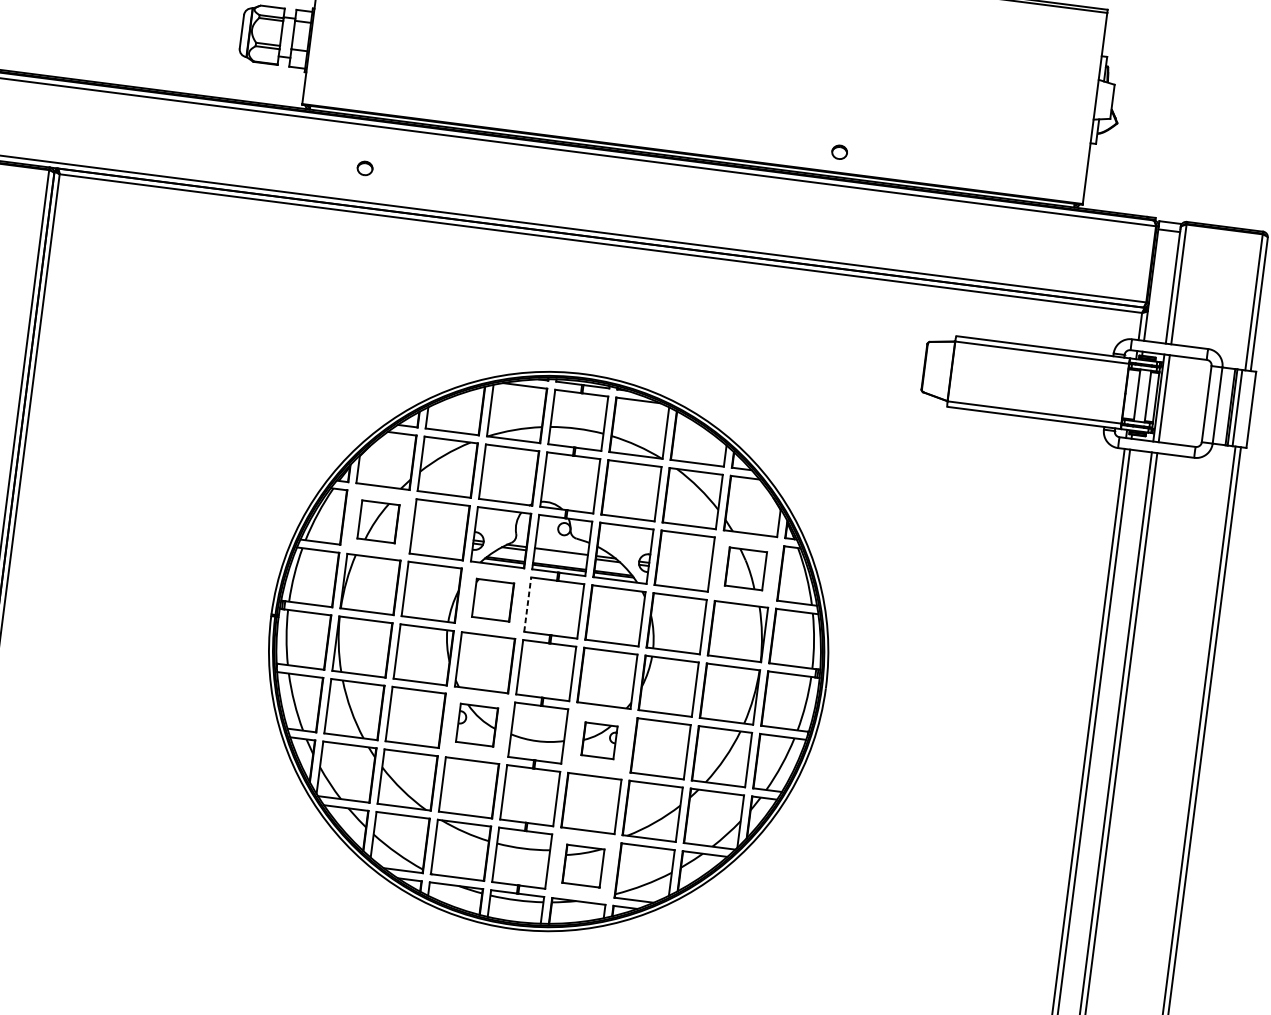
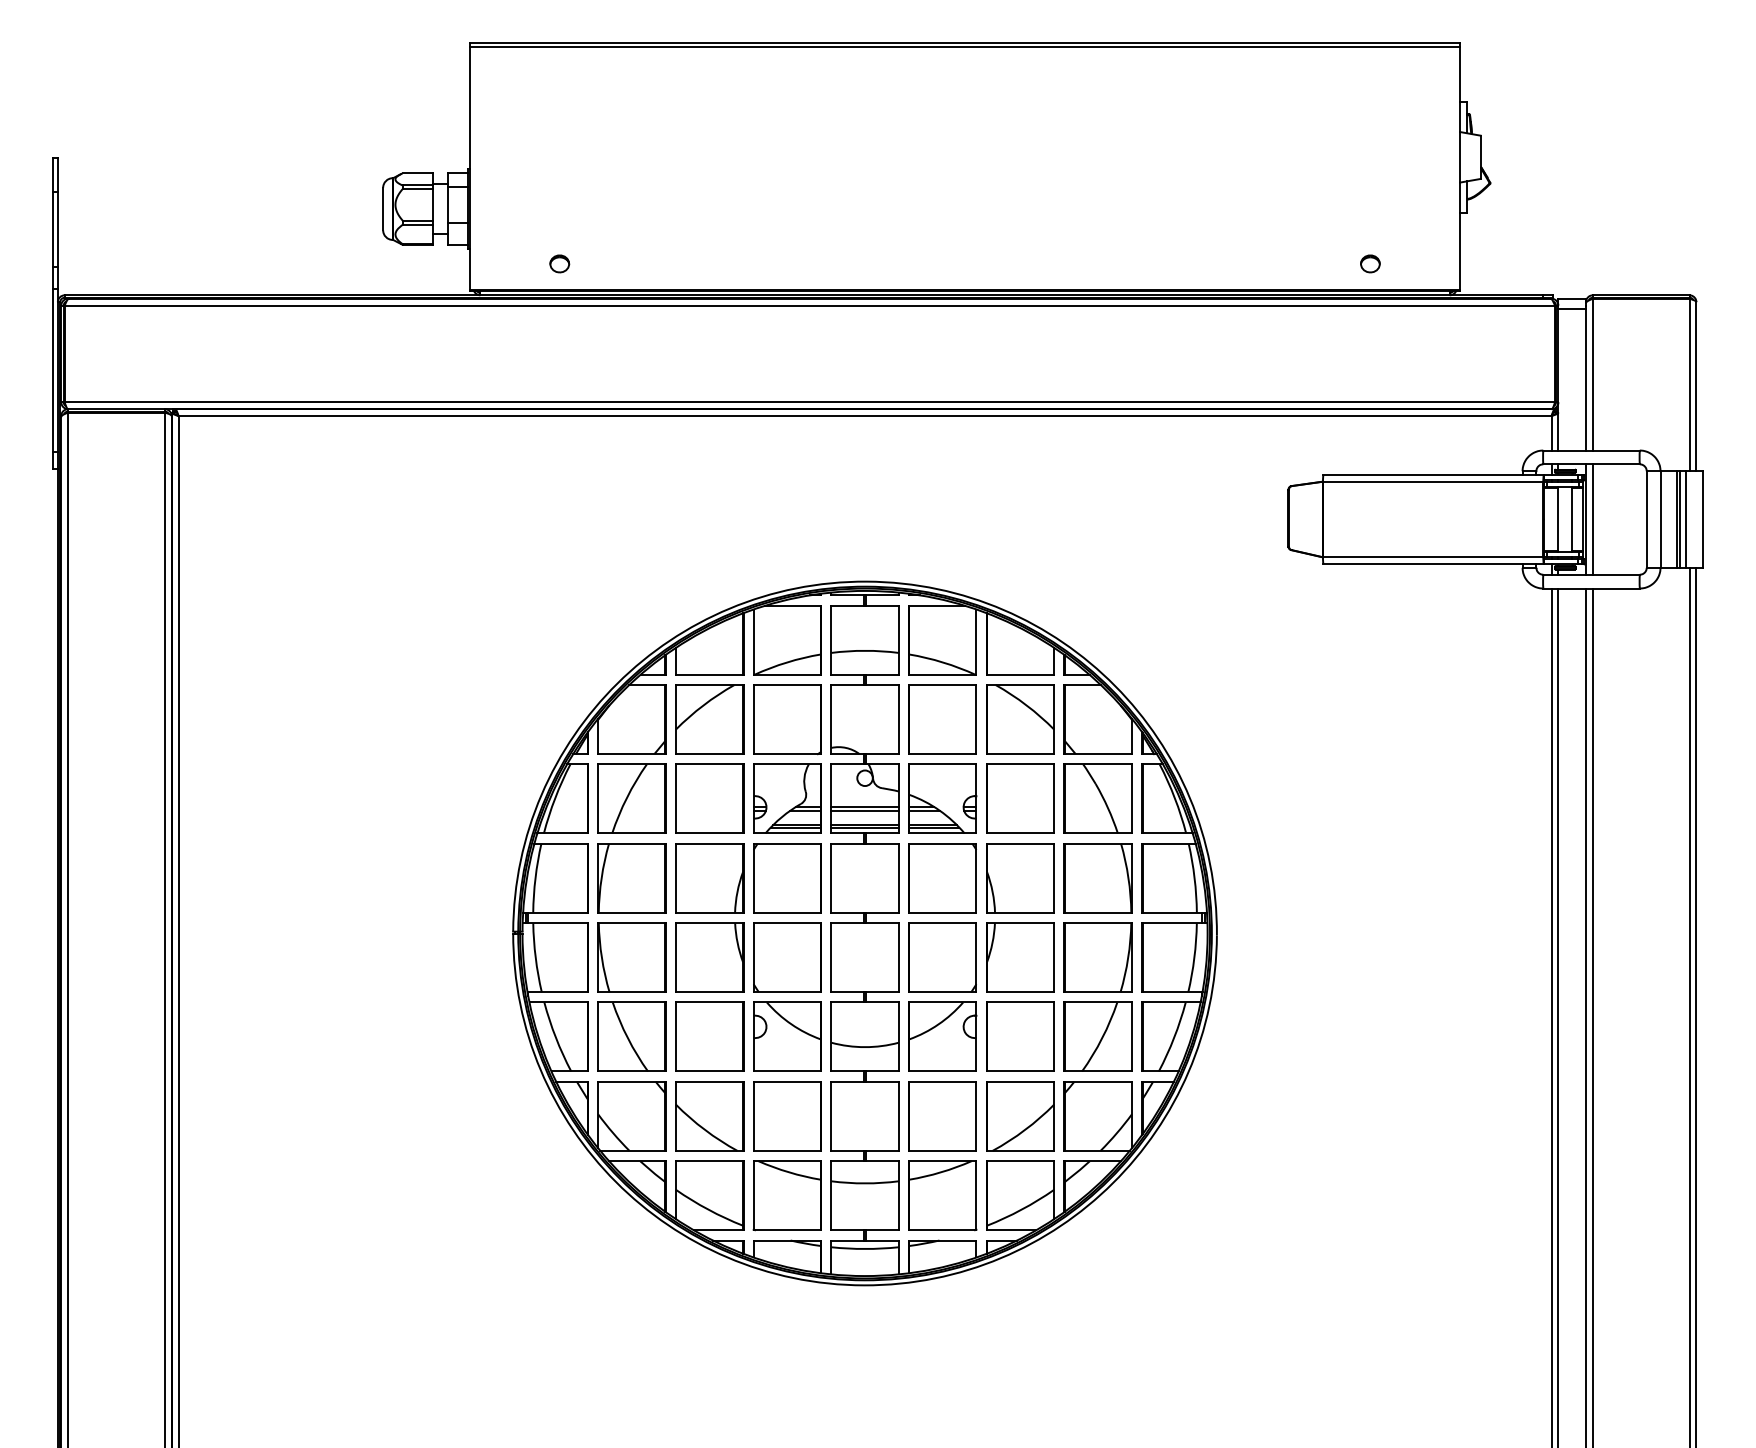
part: (839, 151) -> (1370, 263), moved
part: (364, 168) -> (559, 263), moved
part: (378, 521) -> (631, 798), size x1.43
line: (560, 554) -> (864, 810), added
part: (745, 568) -> (1097, 798), size x1.43
part: (493, 600) -> (787, 878), size x1.43
line: (527, 604) -> (831, 877), dashed -> solid
part: (477, 724) -> (787, 1036), size x1.43
part: (599, 740) -> (942, 1036), size x1.67
part: (583, 865) -> (942, 1195), size x1.43

